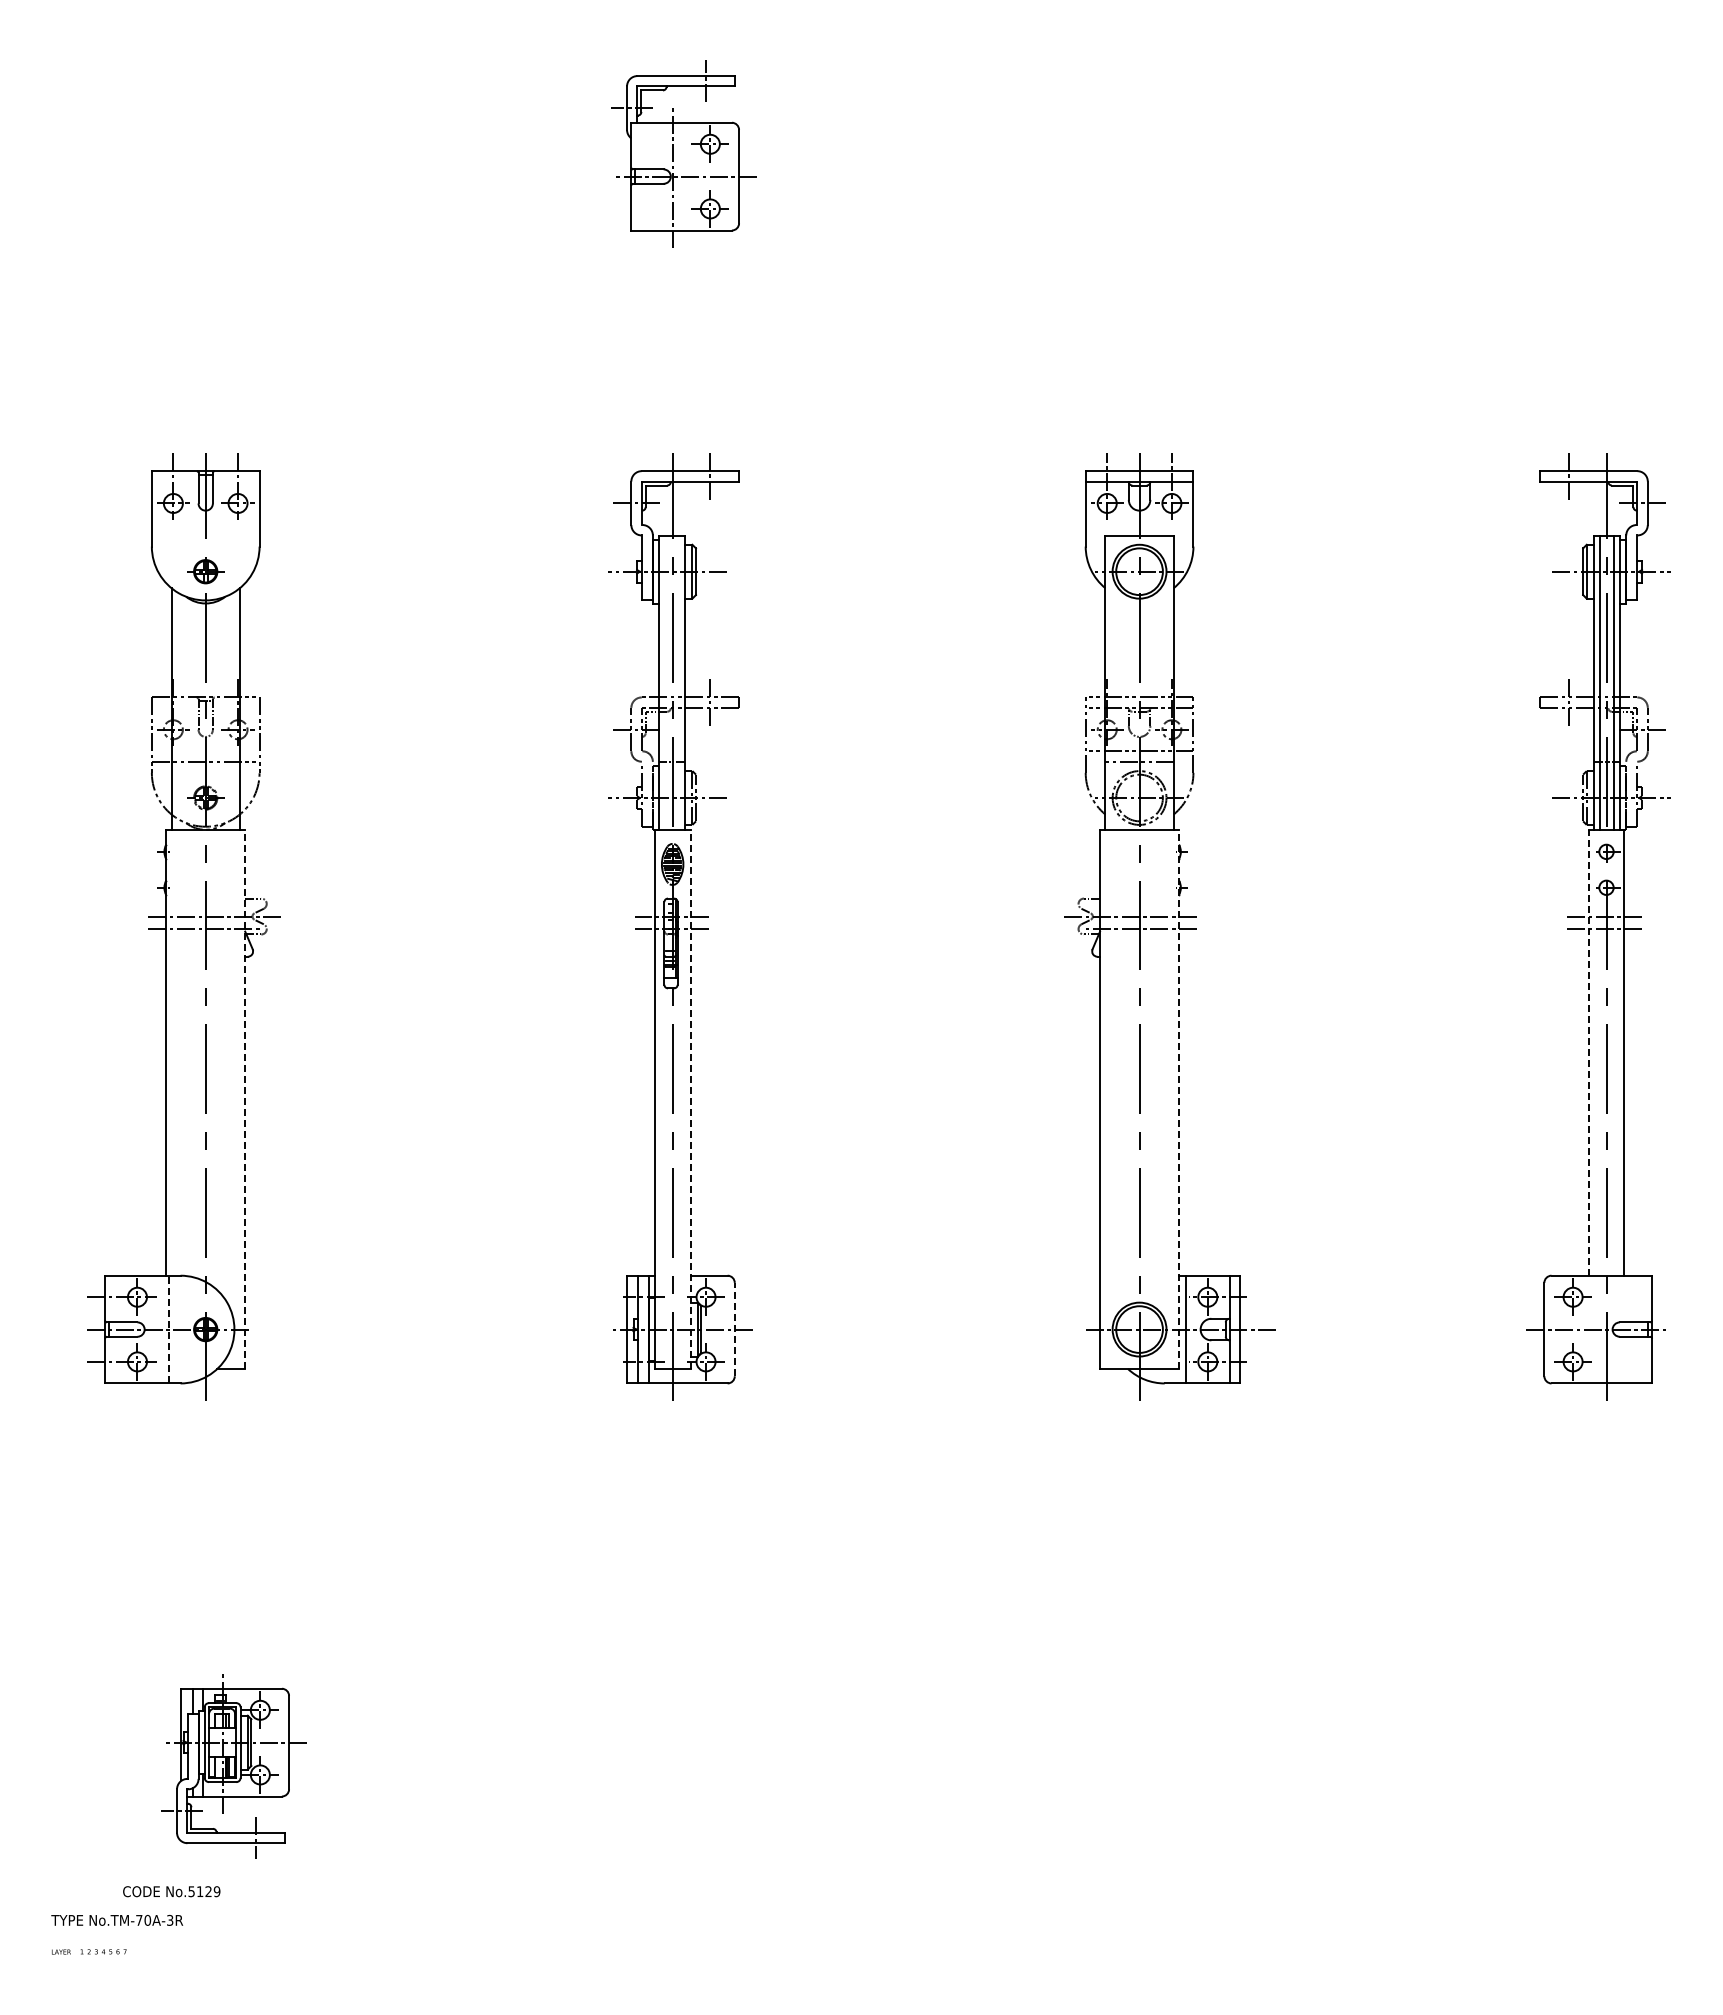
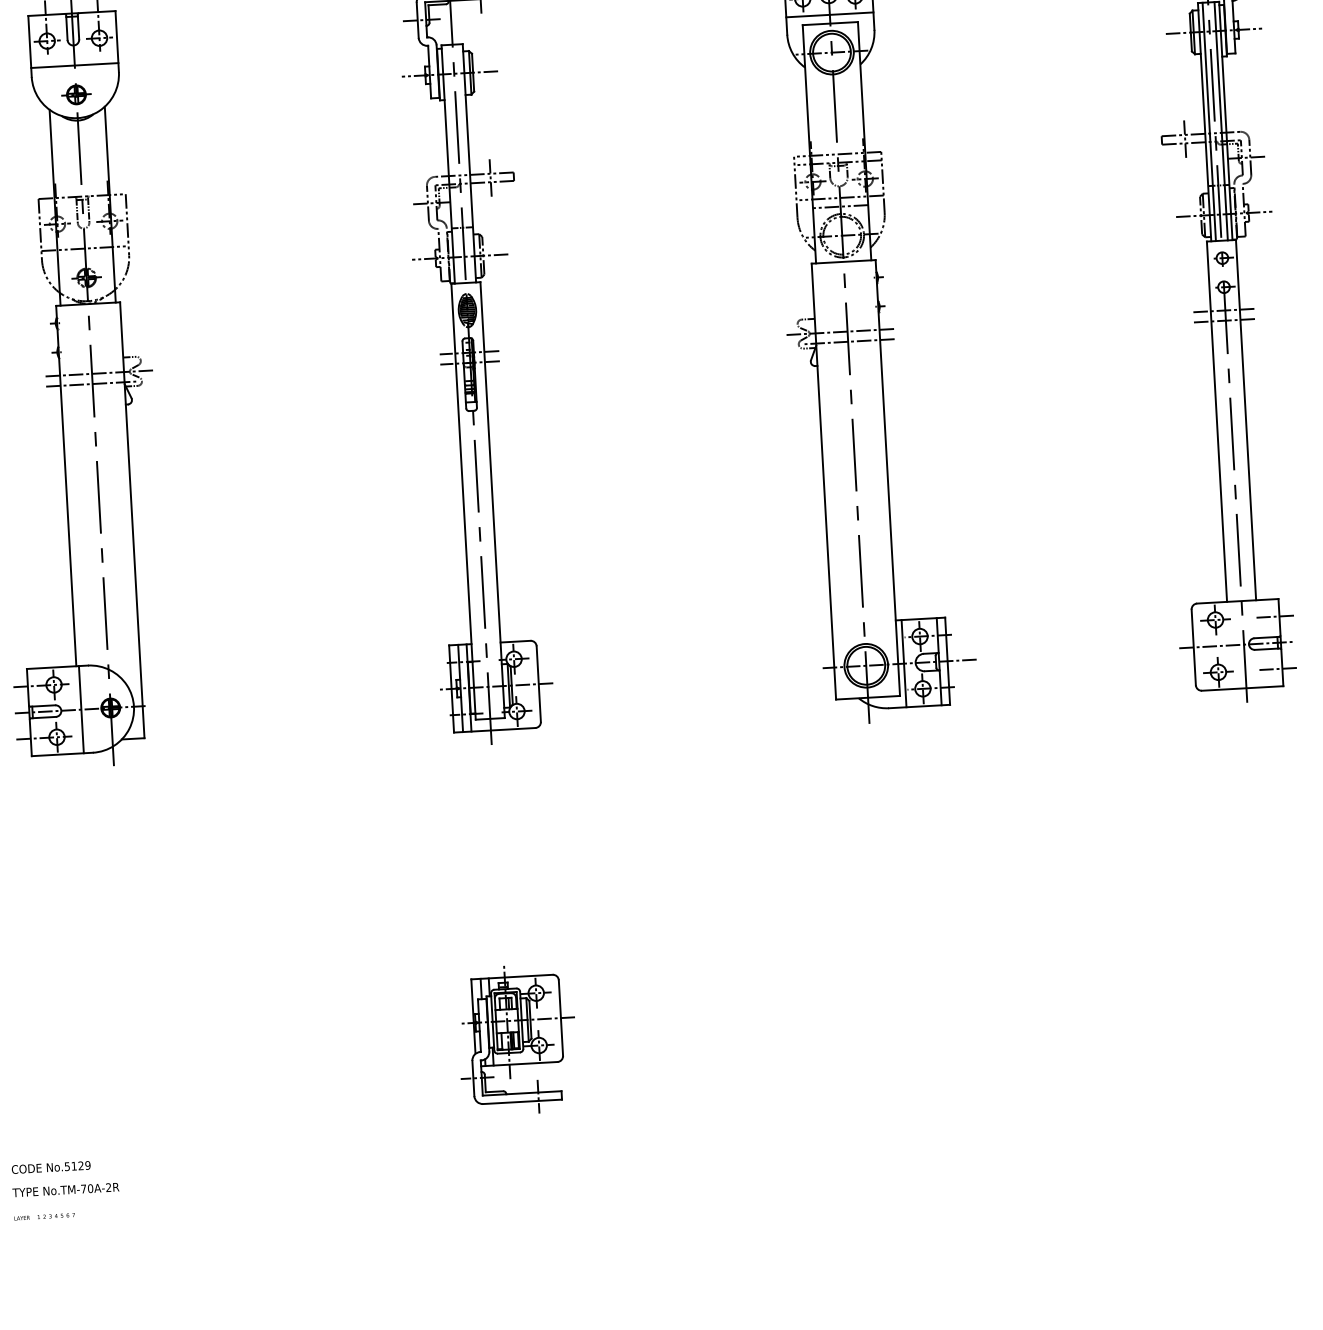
line: (1139, 525) -> (829, 15), added
line: (205, 535) -> (74, 65), added
line: (1588, 1053) -> (1216, 422), dashed -> solid
line: (245, 1099) -> (132, 520), dashed -> solid
line: (690, 1099) -> (492, 499), dashed -> solid
line: (1179, 1099) -> (888, 477), dashed -> solid
line: (1646, 1297) -> (1274, 616), added
line: (169, 1329) -> (81, 709), dashed -> solid
line: (734, 1329) -> (538, 684), dashed -> solid
line: (1646, 1361) -> (1277, 668), added
part: (233, 1766) -> (517, 1039), moved
text: (171, 1891) -> (51, 1167), moved
text: (170, 1920) -> (108, 1187), No.TM-70A-3R -> No.TM-70A-2R

